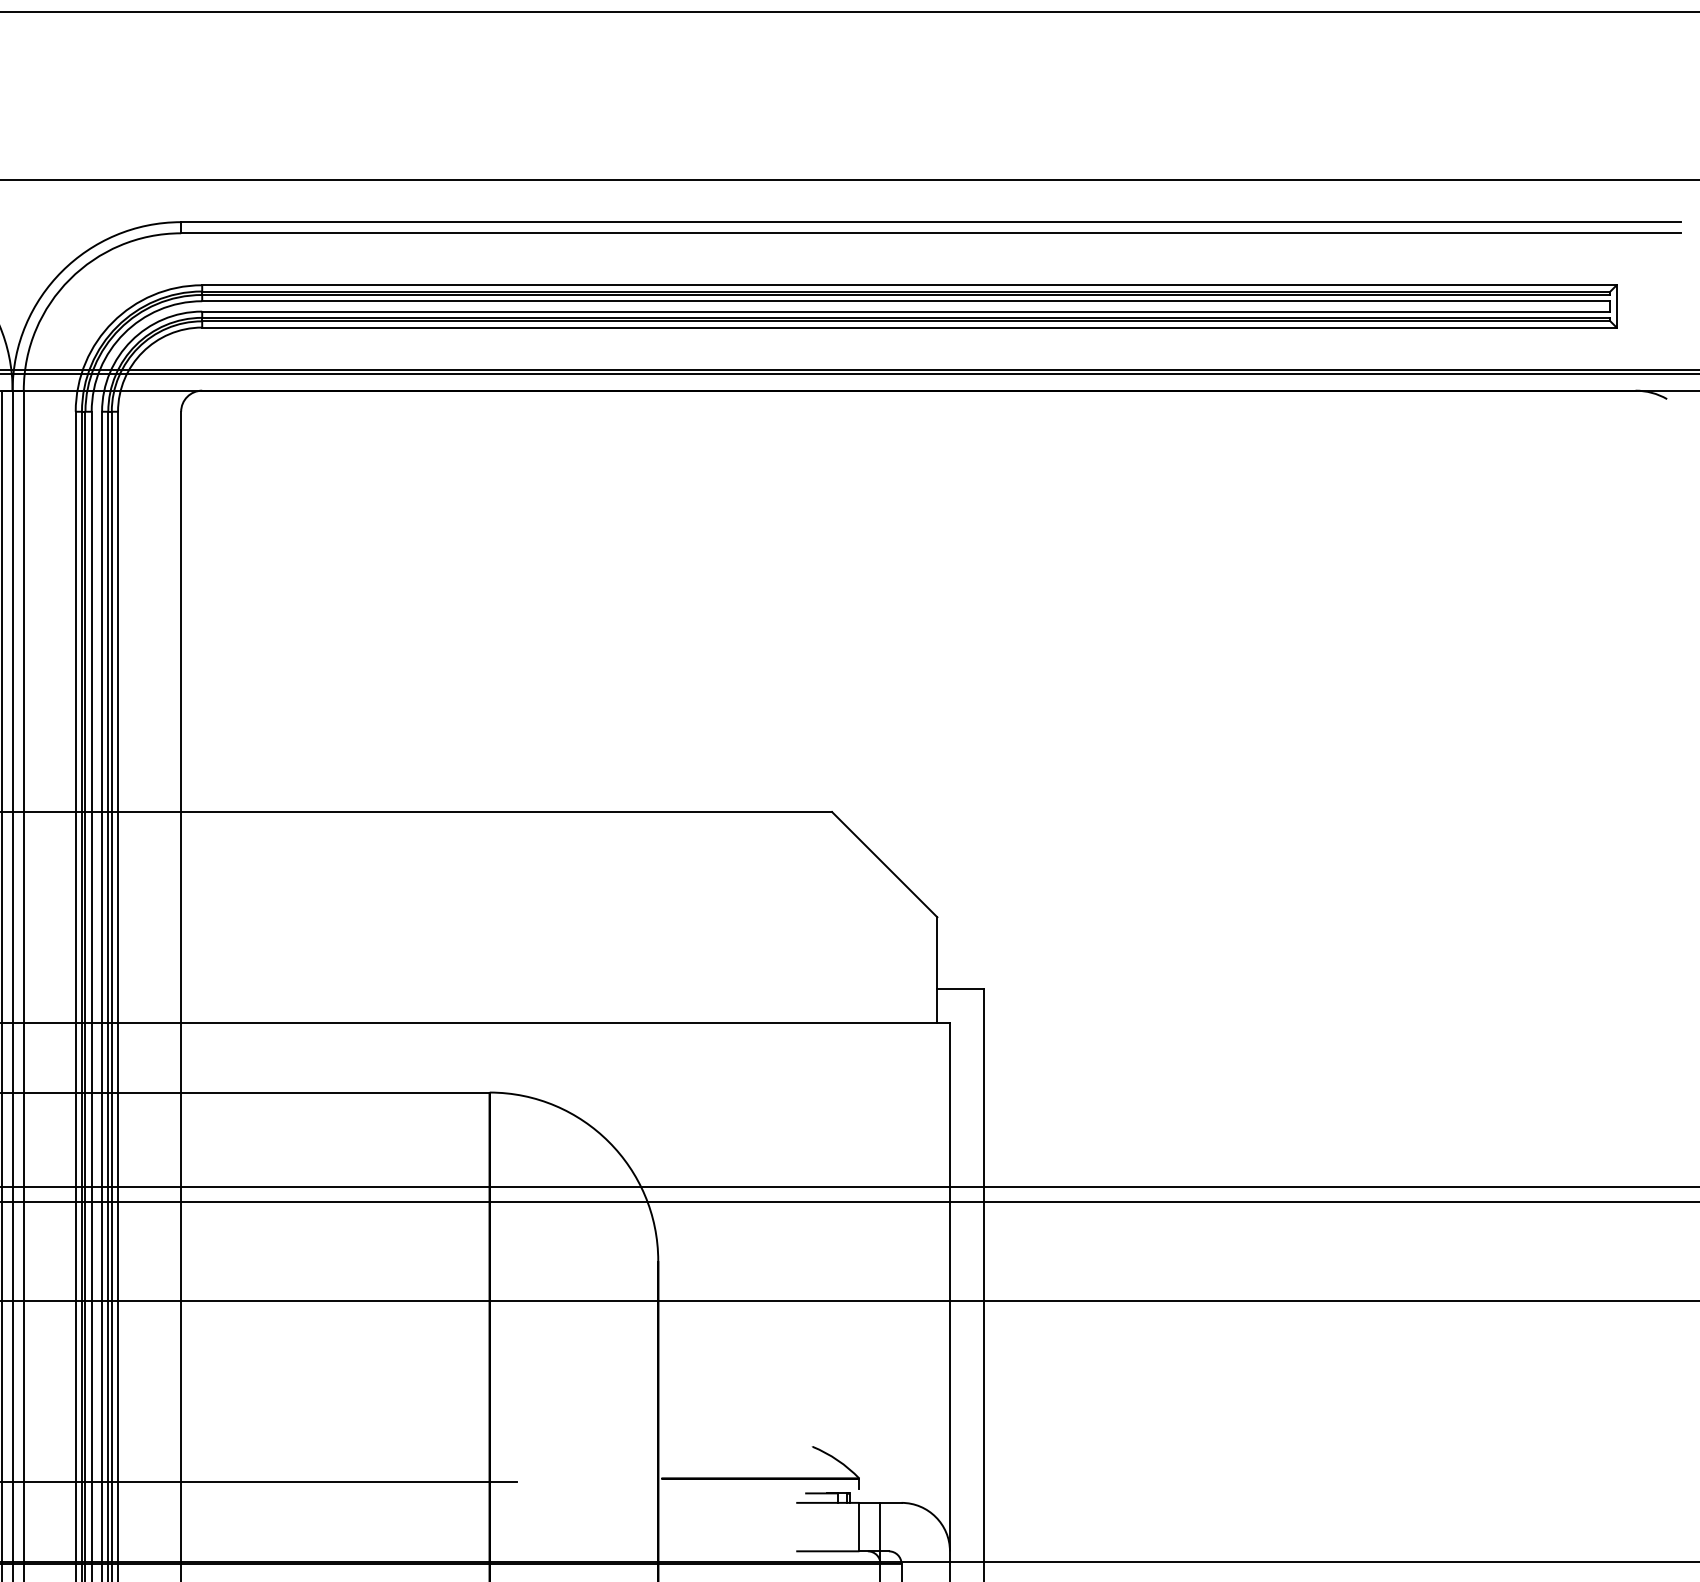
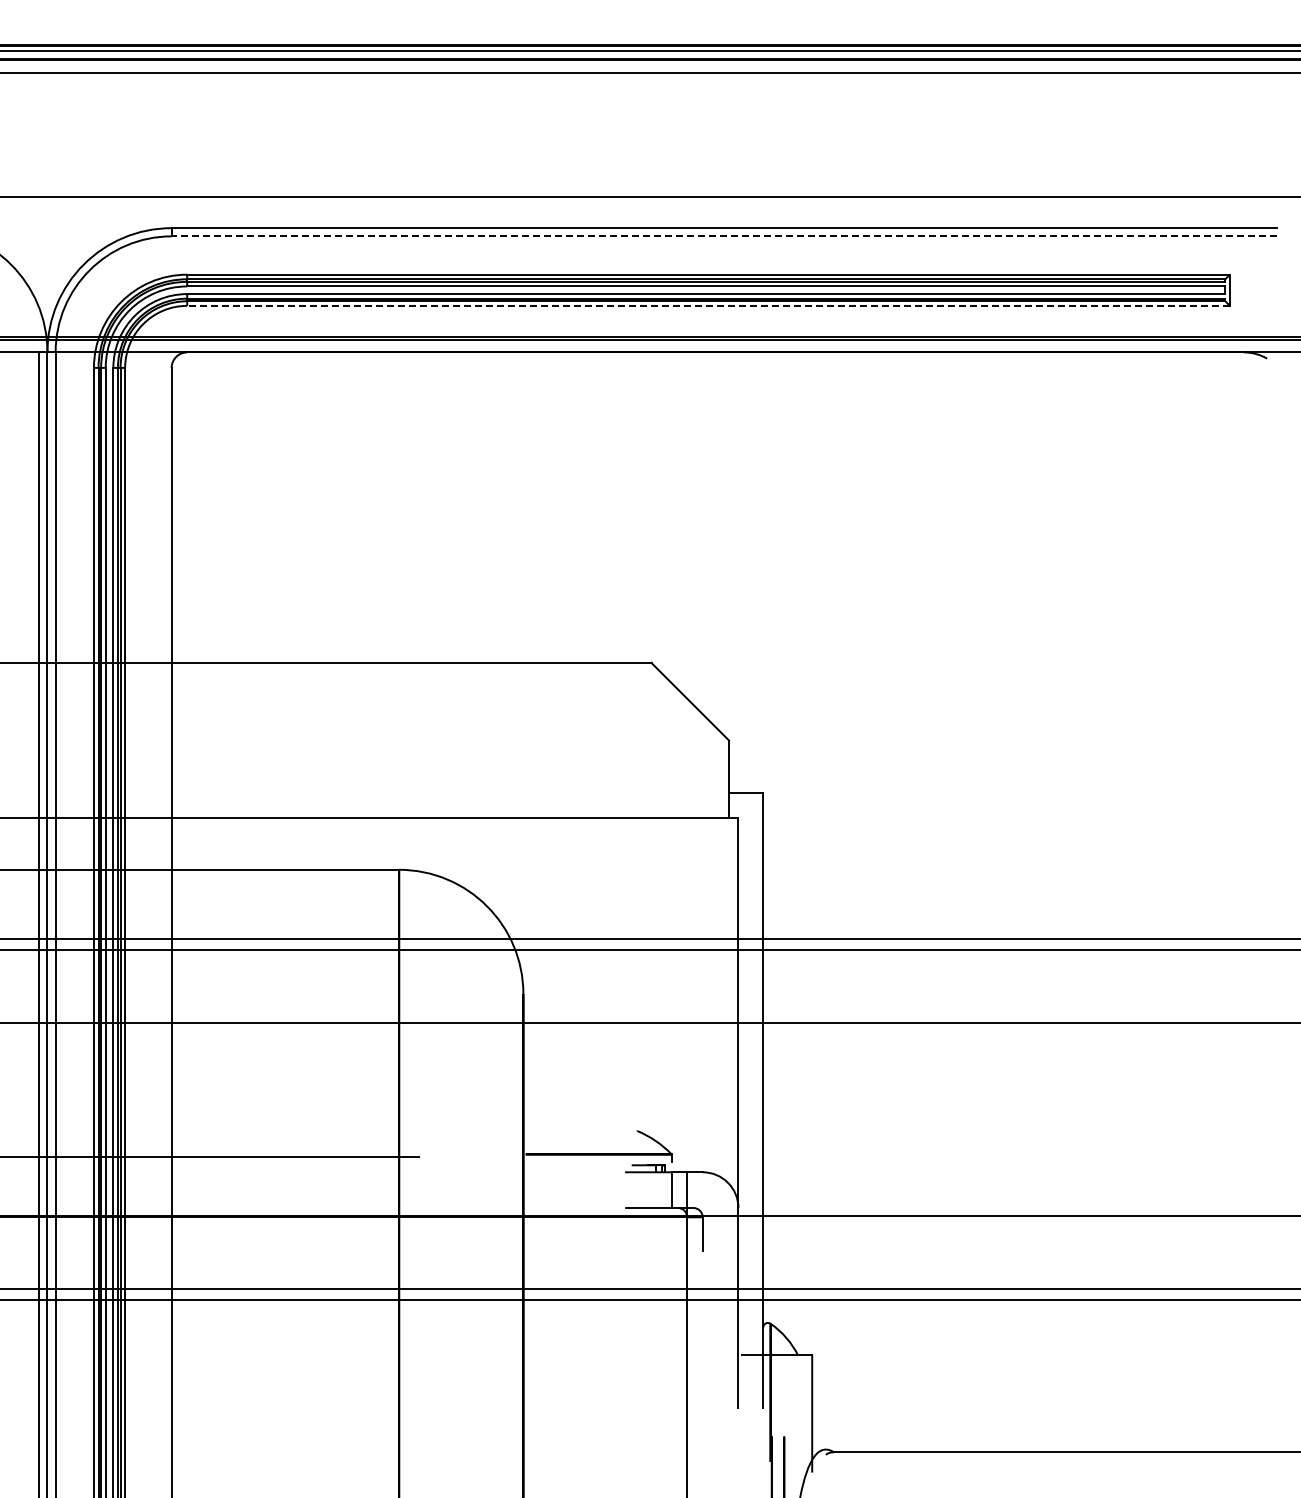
line: (931, 233) -> (724, 236), solid -> dashed
line: (909, 327) -> (708, 305), solid -> dashed

